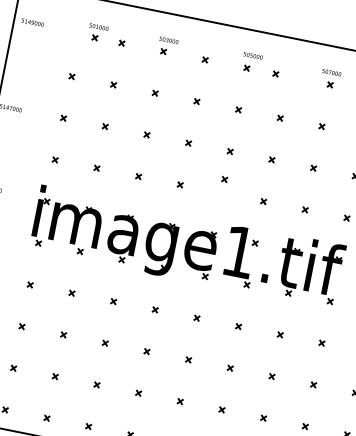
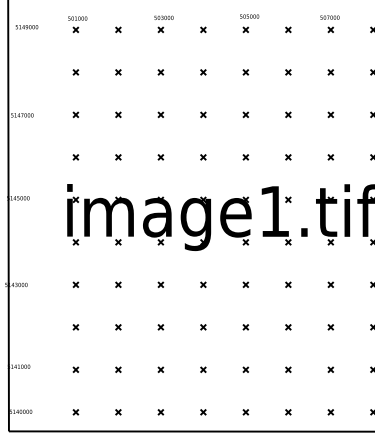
part: (97, 32) -> (77, 24), moved
part: (276, 73) -> (288, 29), moved
part: (224, 179) -> (245, 157), moved

